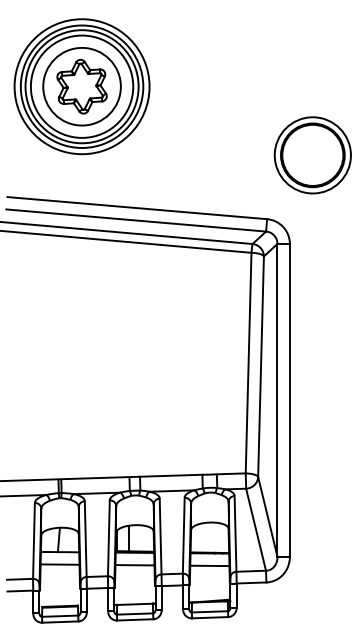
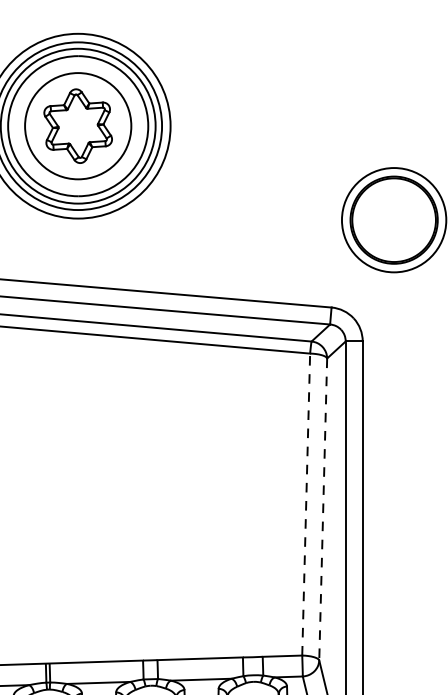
line: (248, 362) -> (306, 503), solid -> dashed
line: (261, 367) -> (323, 510), solid -> dashed

